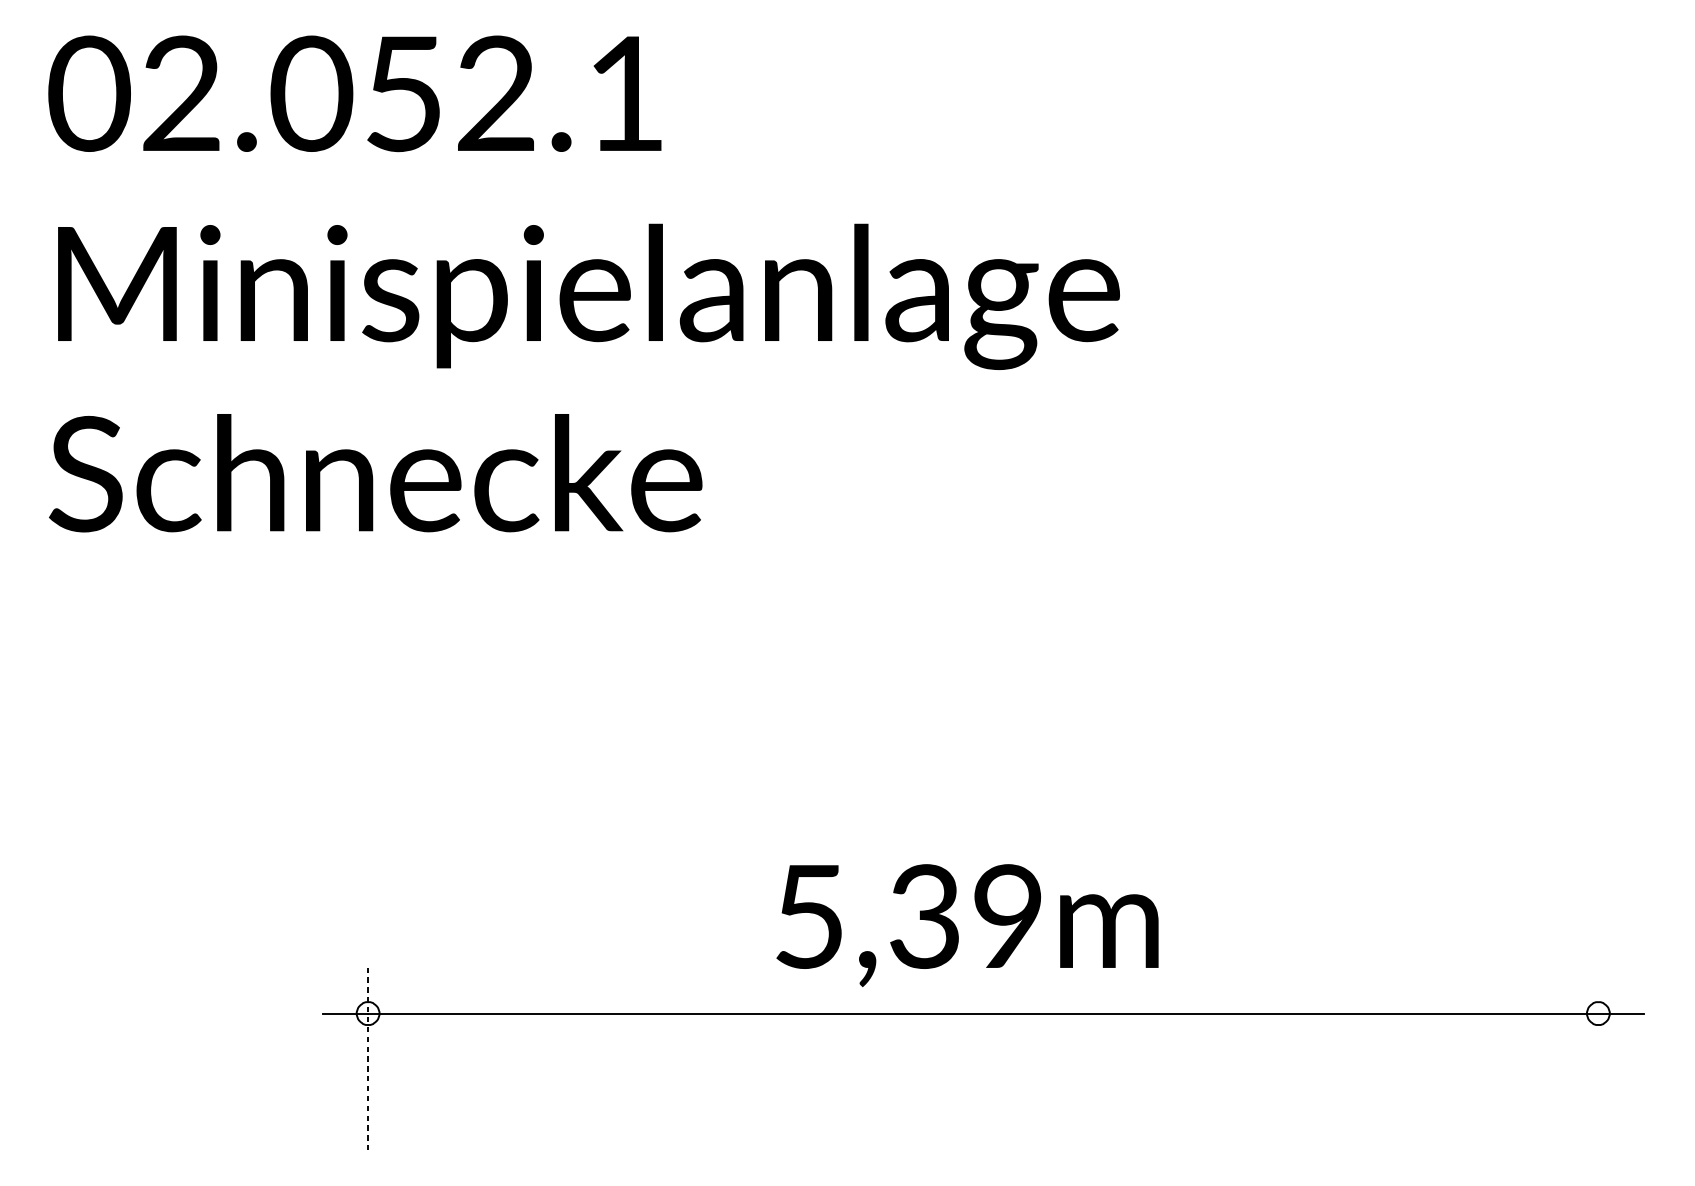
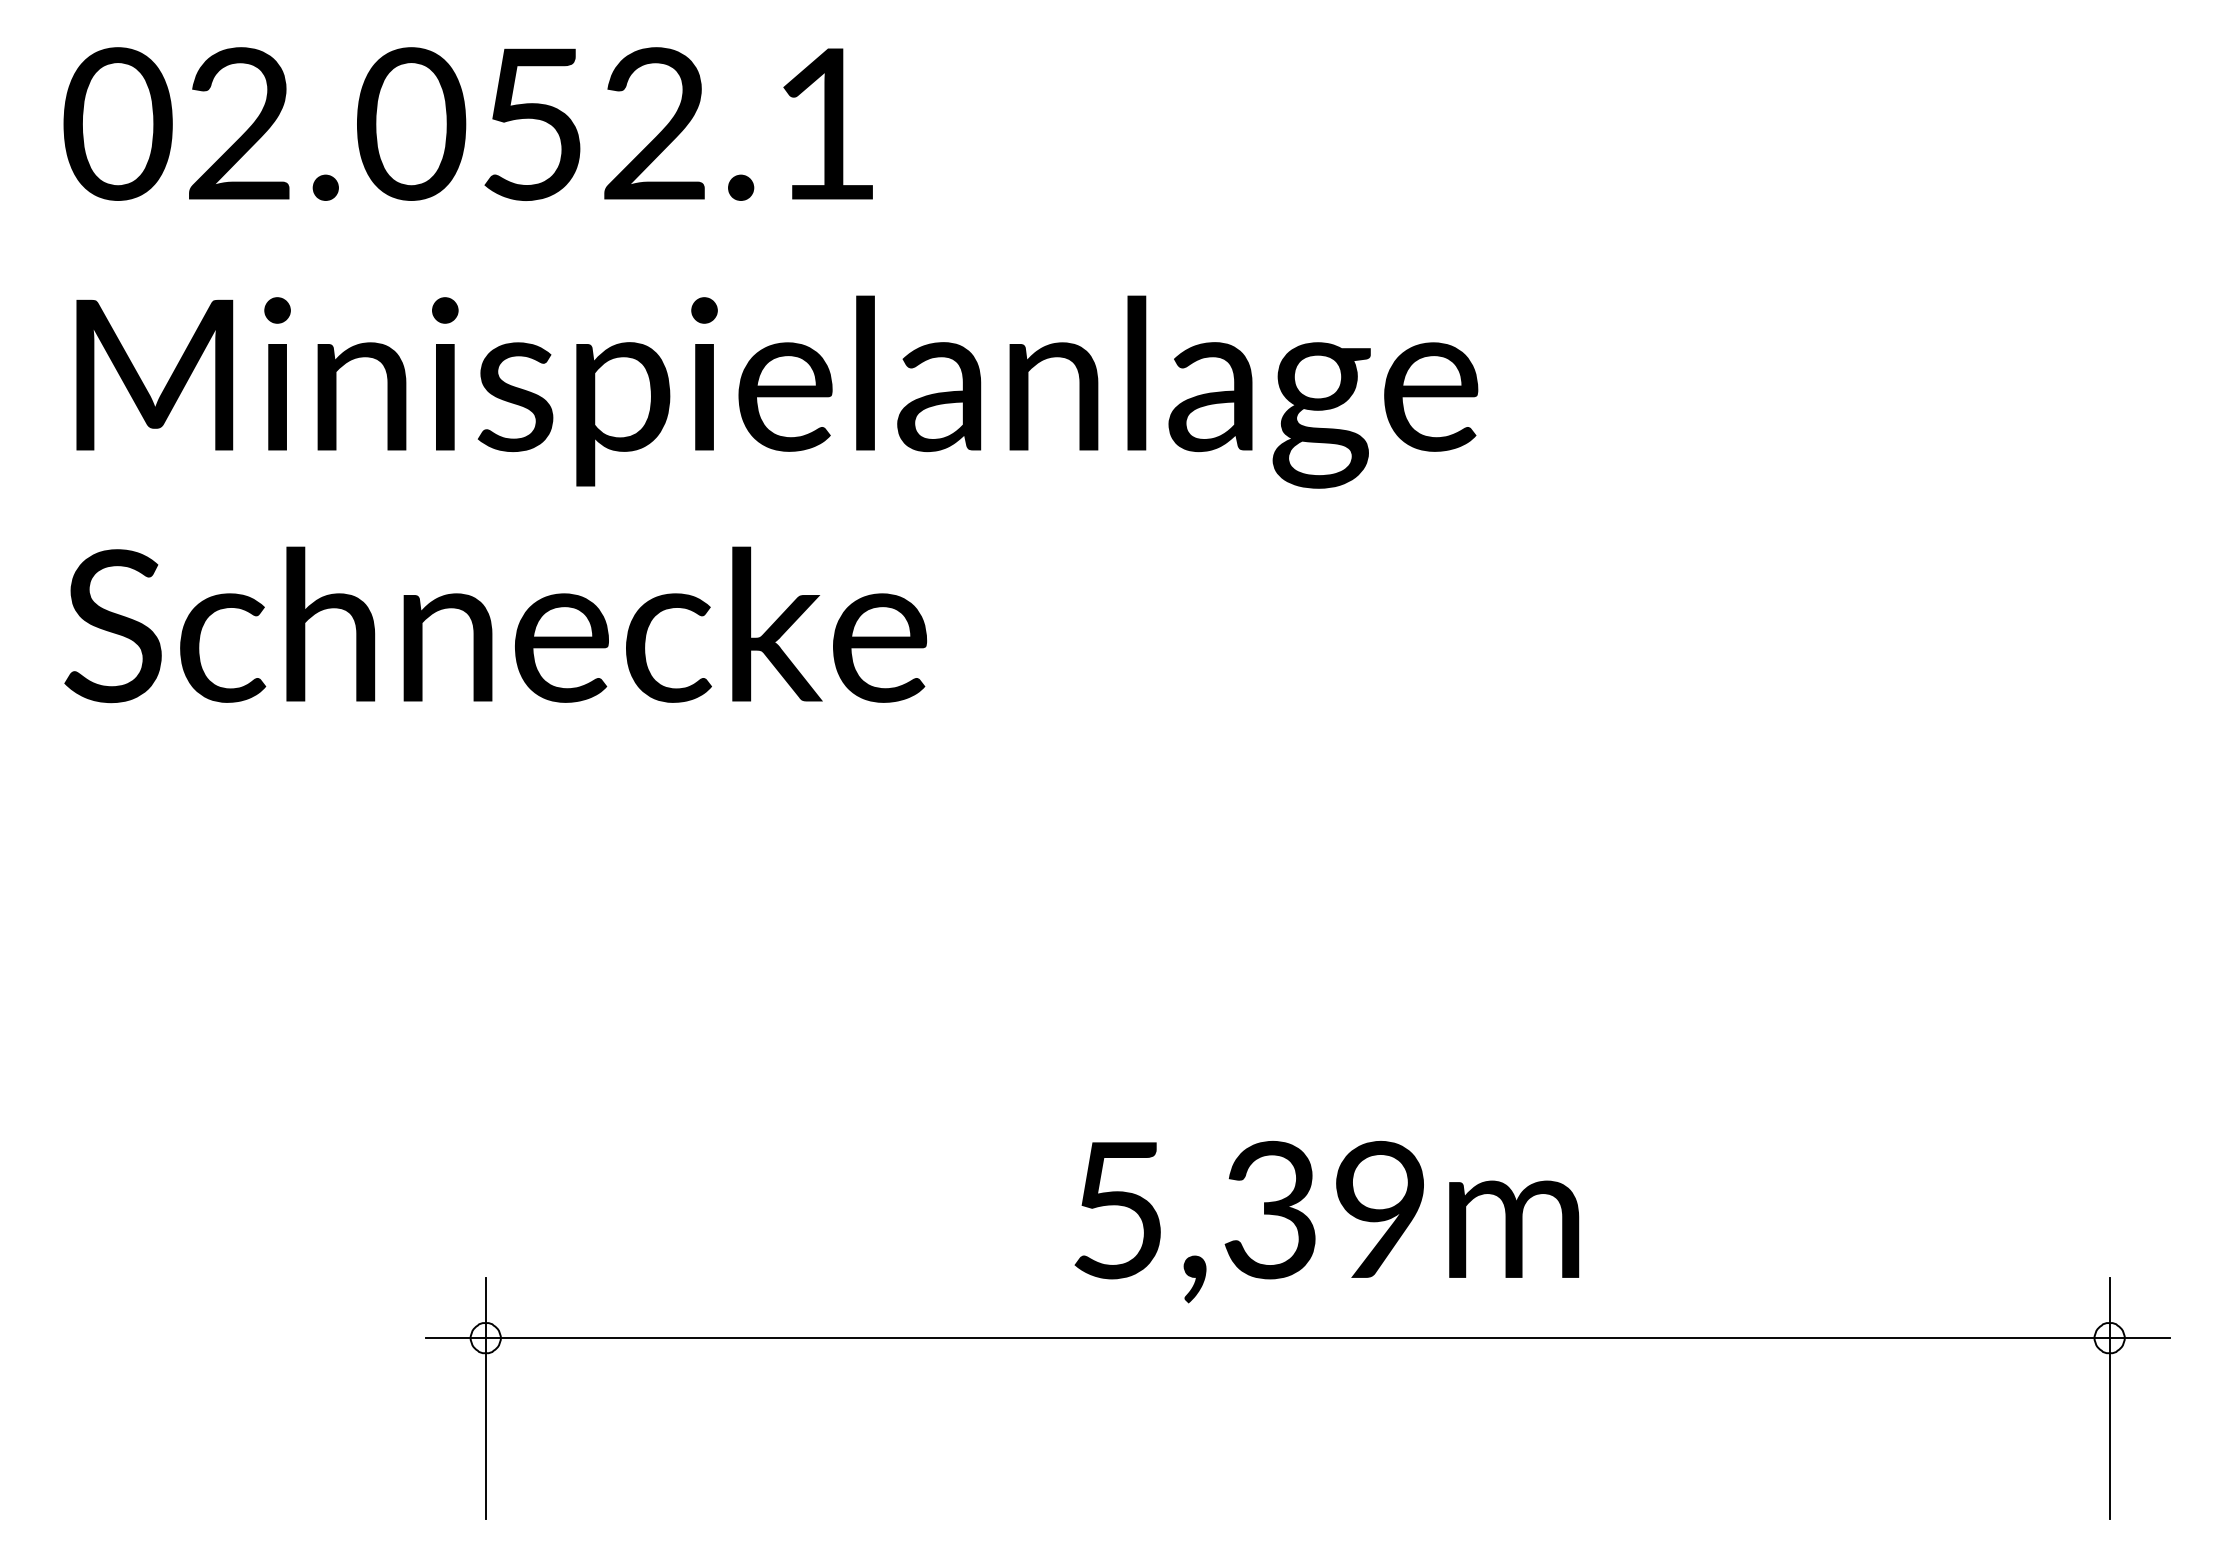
text: (967, 925) -> (1326, 1222), moved
line: (367, 1058) -> (485, 1397), dashed -> solid
line: (1598, 1058) -> (2109, 1397), added

